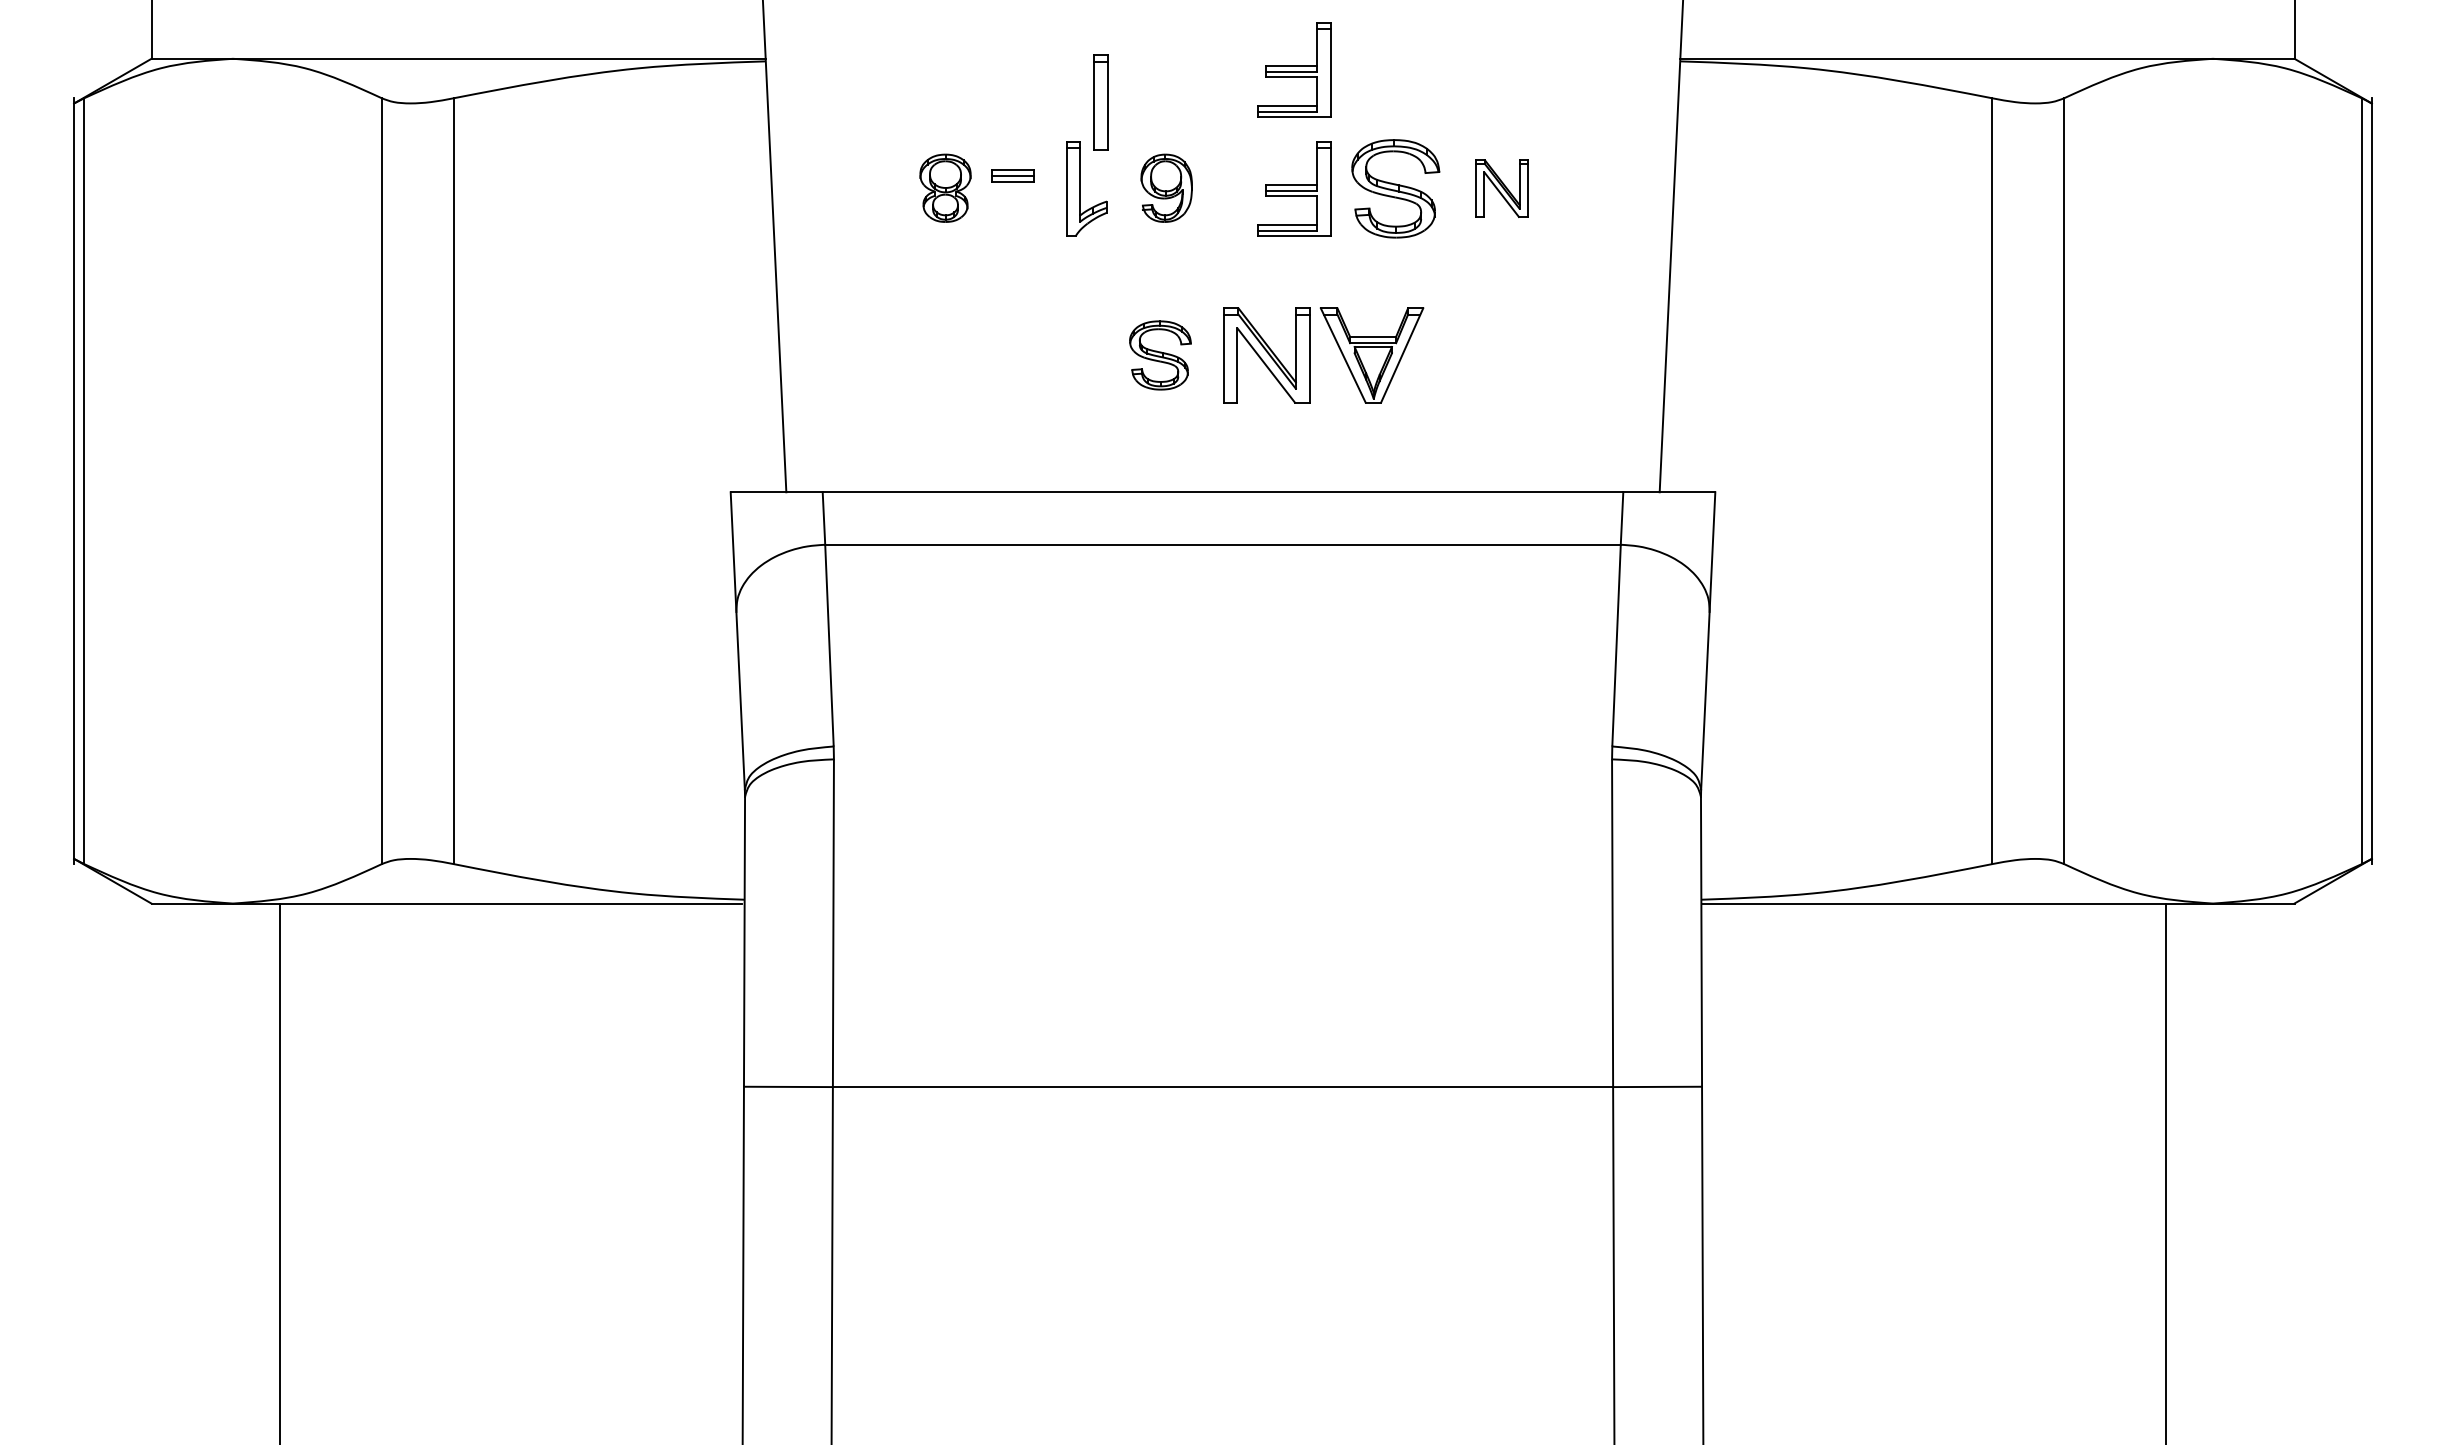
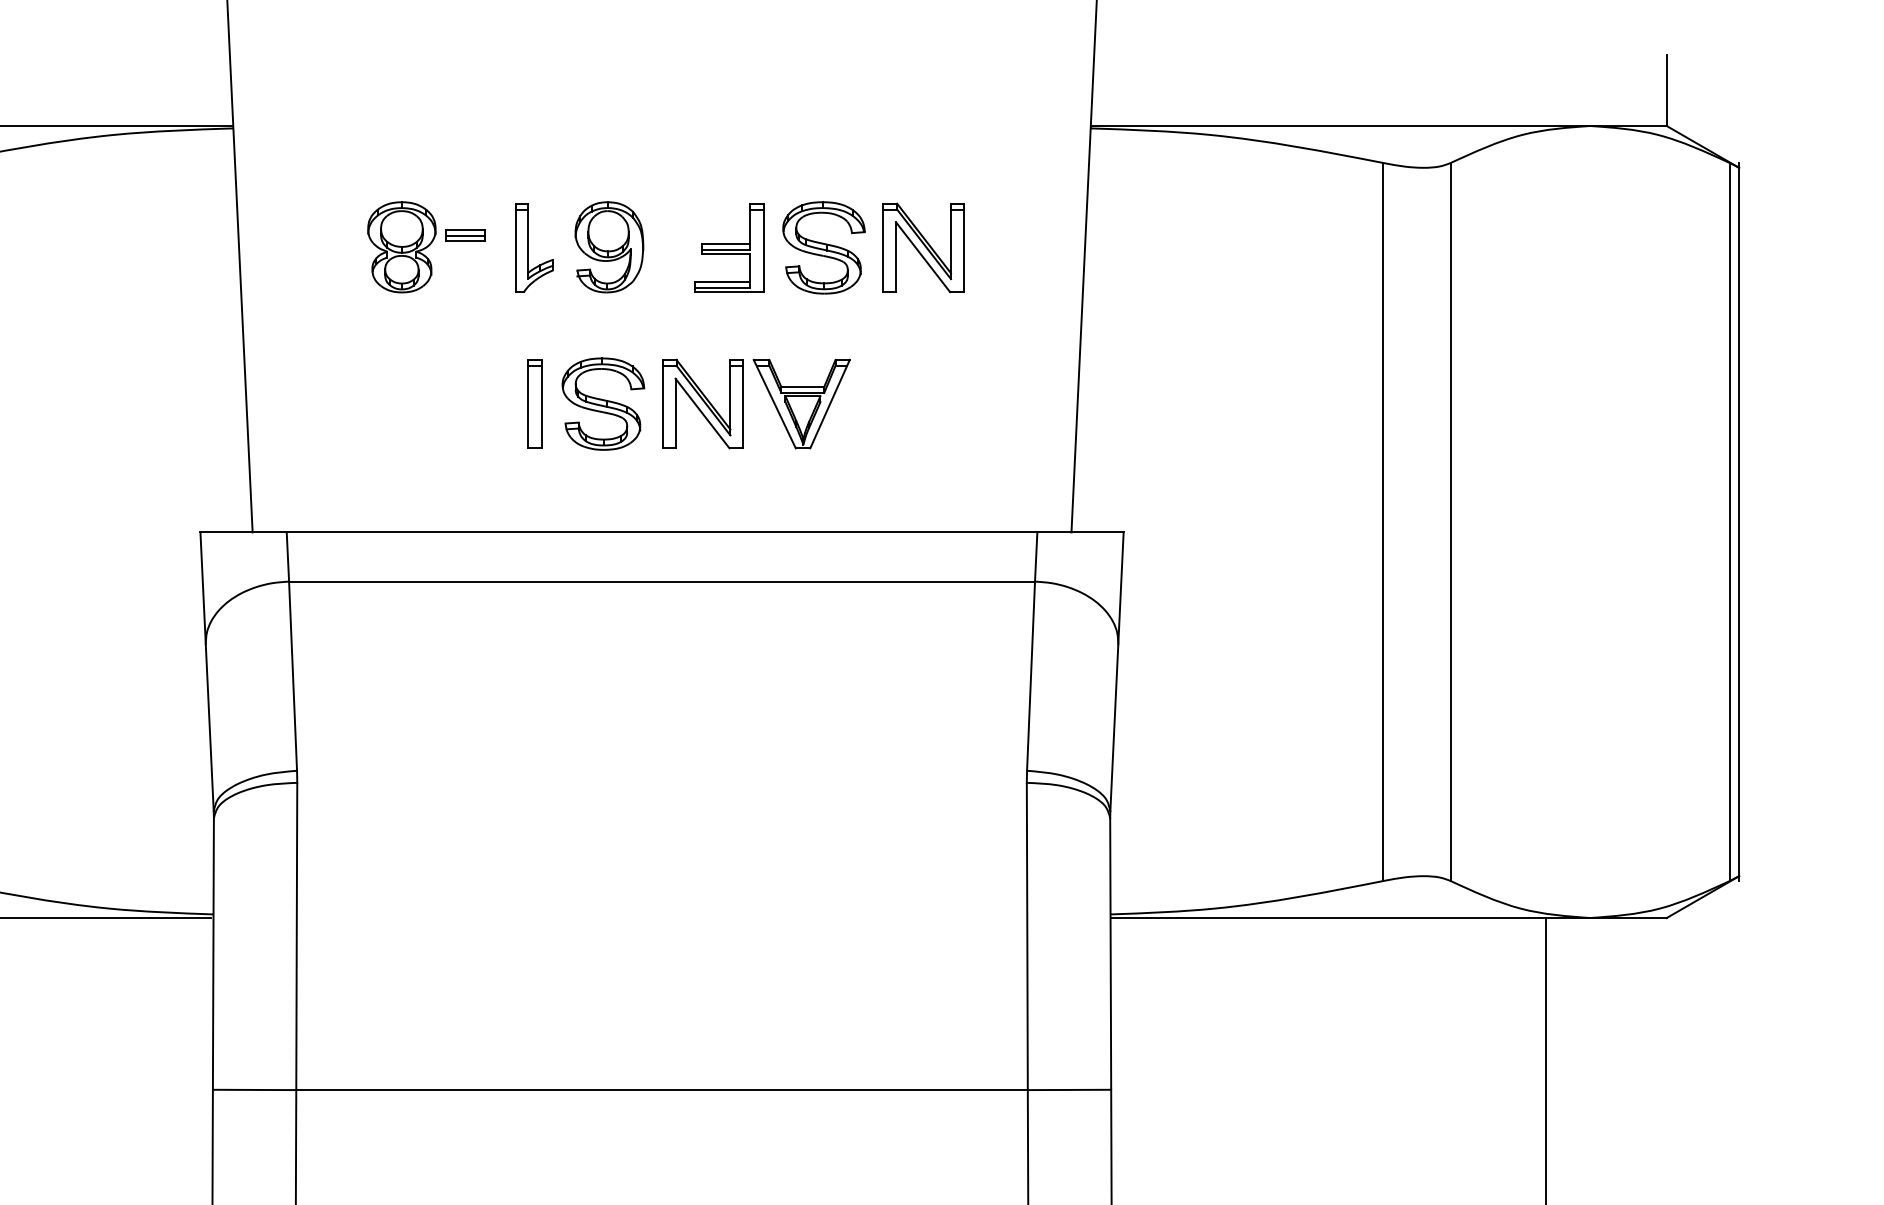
part: (1294, 69) -> (729, 136), removed
part: (1100, 102) -> (534, 404), moved
part: (945, 188) -> (401, 247), size x1.43
part: (1166, 188) -> (609, 247), size x1.43
part: (1501, 188) -> (923, 247), size x1.67
part: (1160, 355) -> (603, 404), size x1.43

